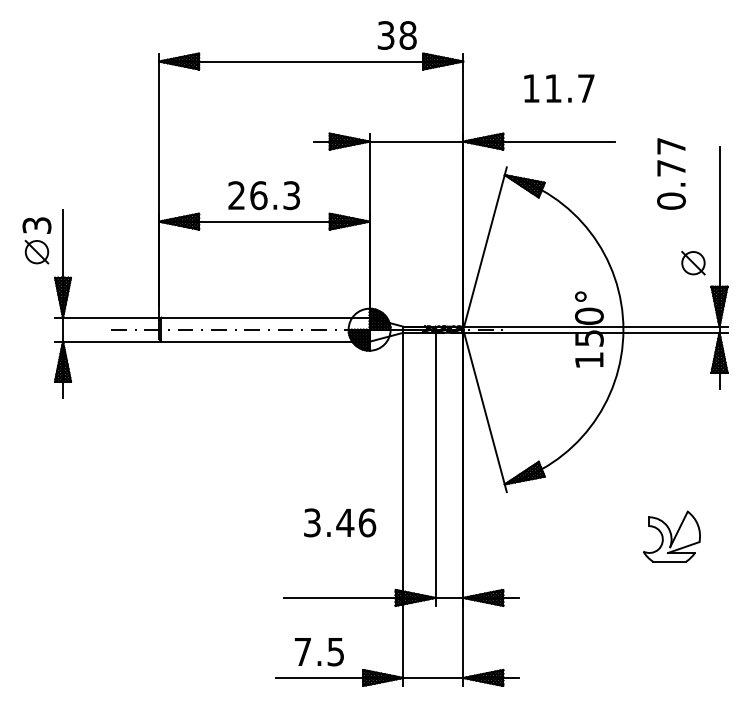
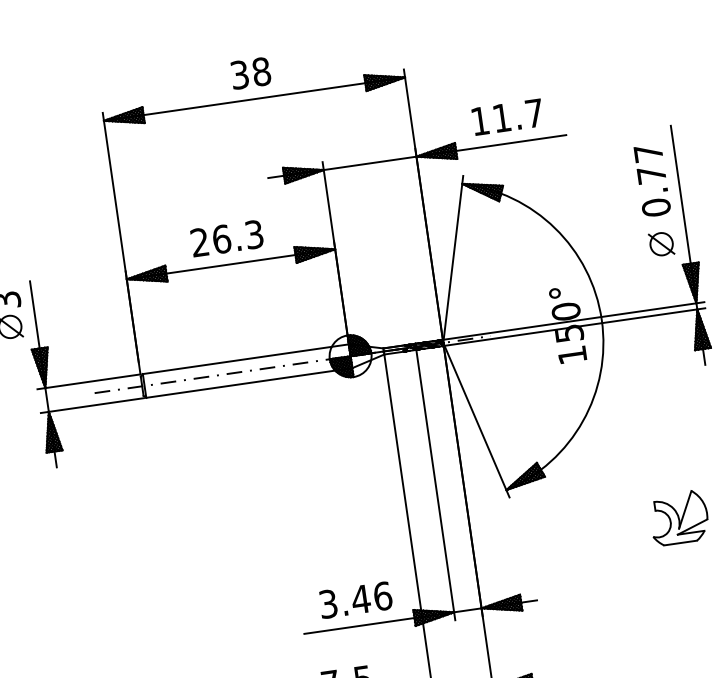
text: (396, 35) -> (250, 73), moved
text: (559, 88) -> (507, 117), moved
text: (671, 173) -> (652, 180), moved
text: (340, 522) -> (356, 599), moved

